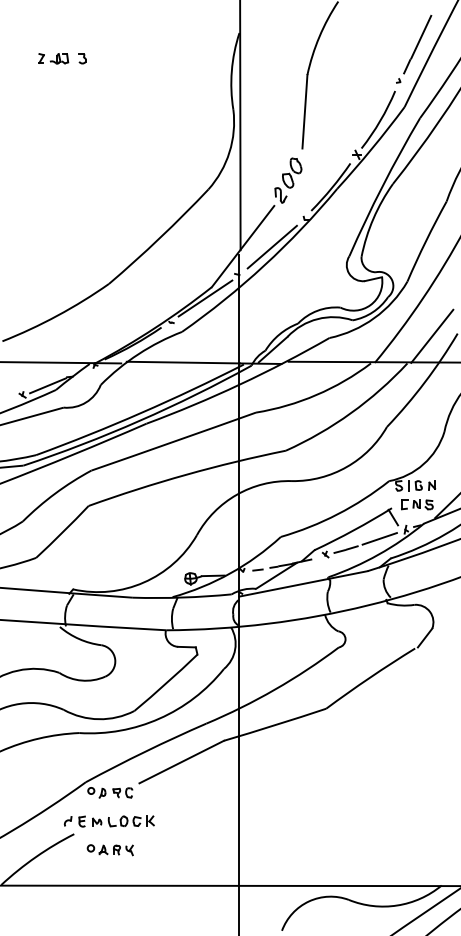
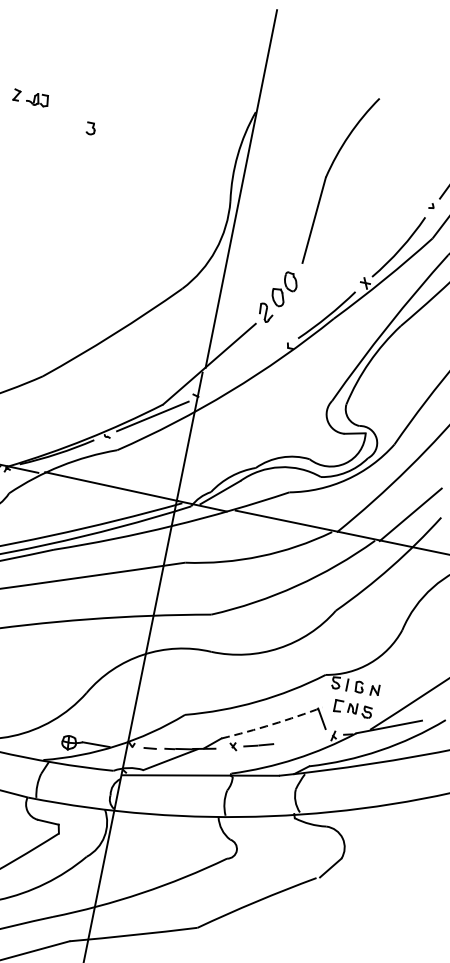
part: (82, 58) -> (90, 128), moved
line: (271, 246) -> (242, 370), removed
arc: (353, 530) -> (271, 724), solid -> dashed
line: (379, 538) -> (300, 740), removed

